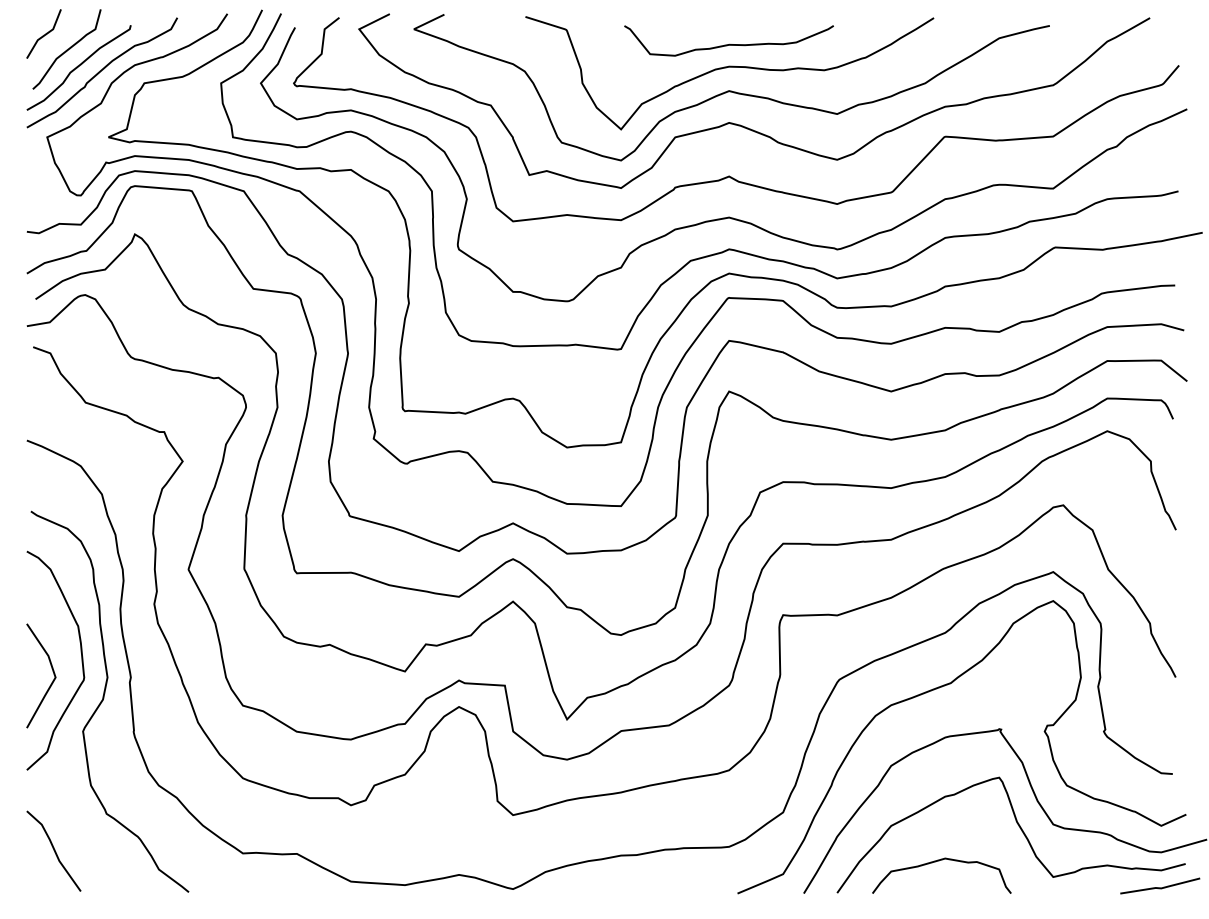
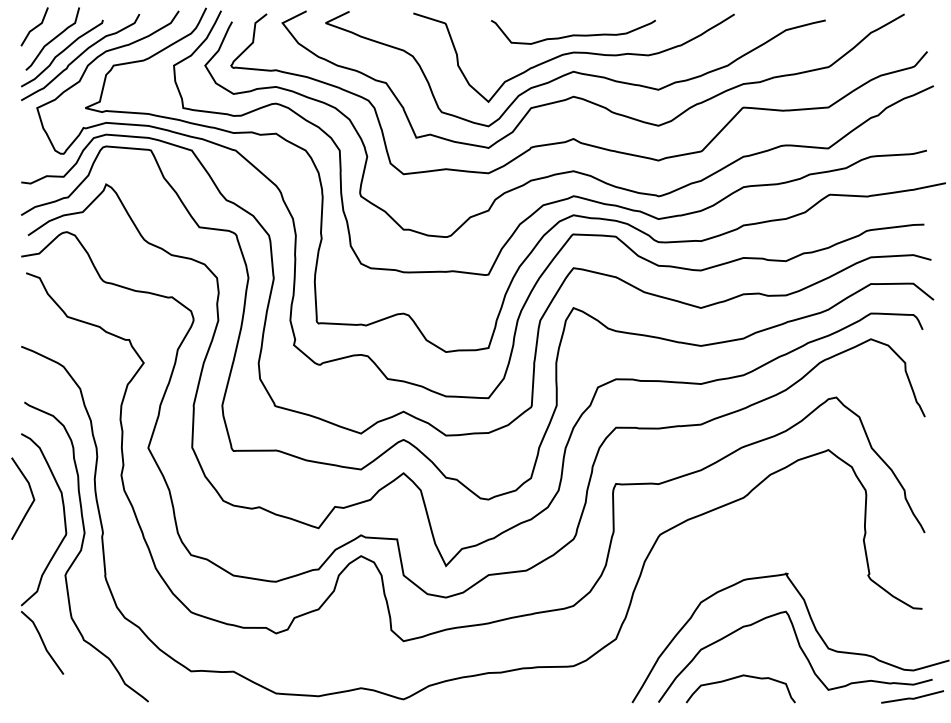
line: (52, 671) -> (31, 495), moved
curve: (942, 687) -> (741, 540), removed
line: (53, 850) -> (42, 642), moved

